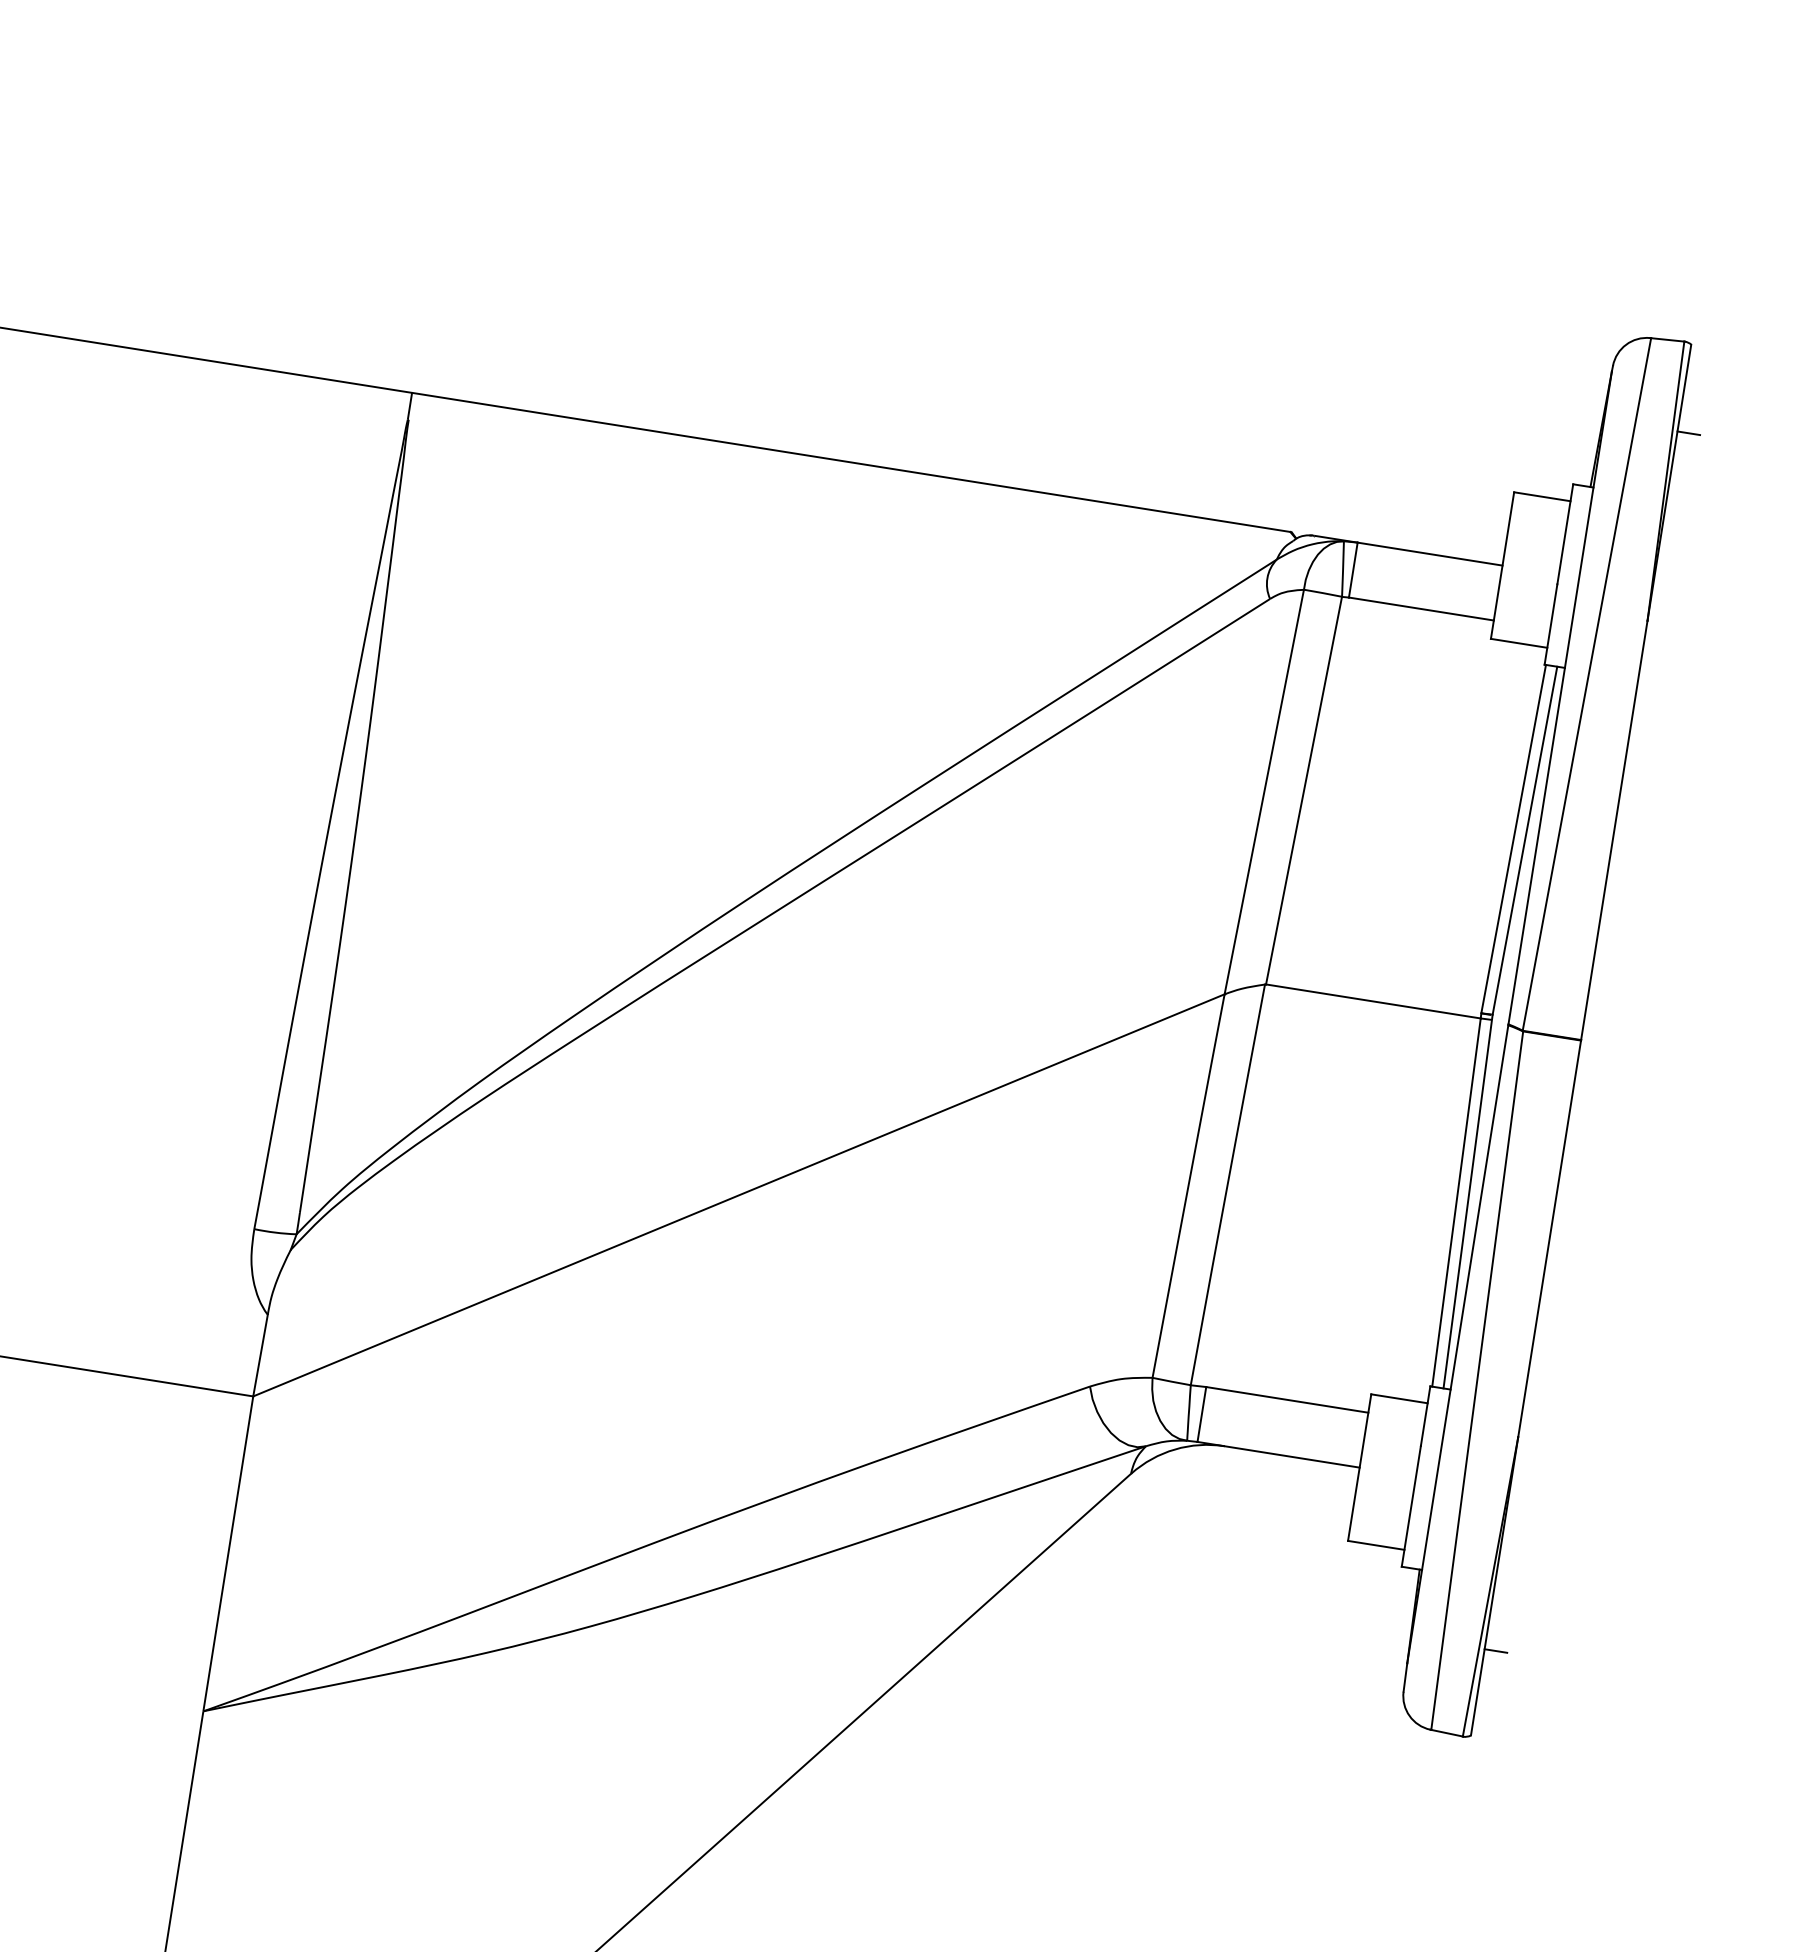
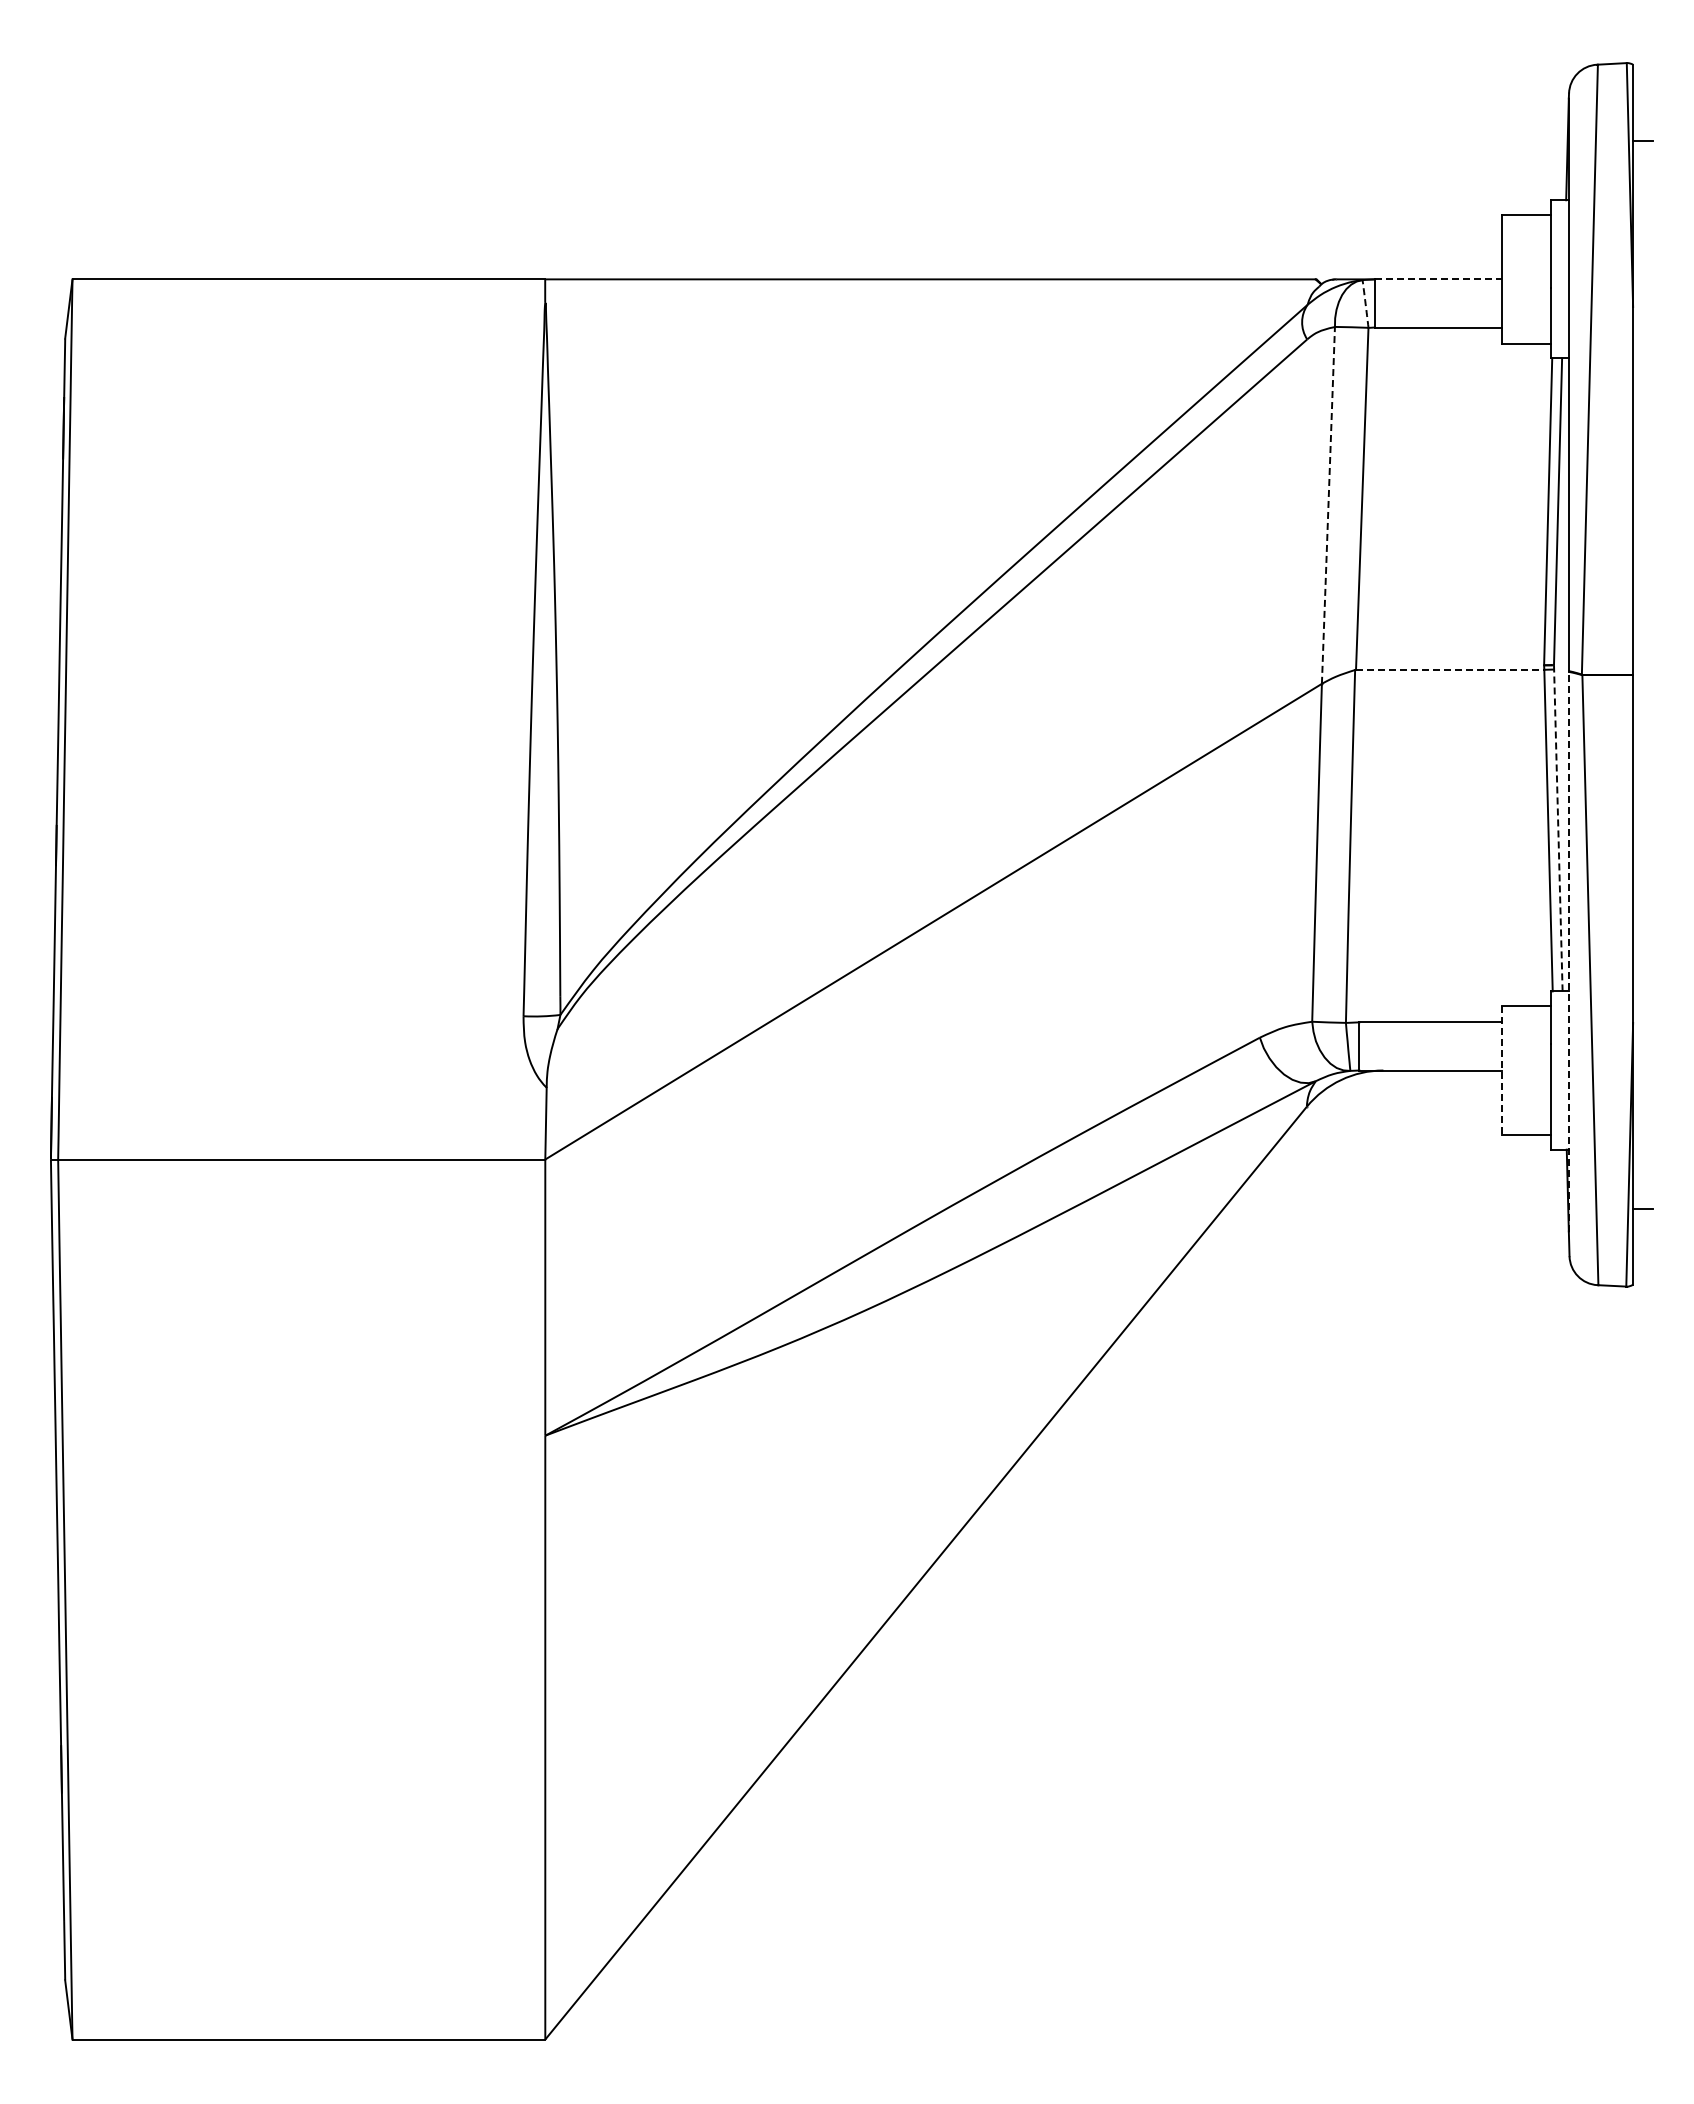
line: (1430, 554) -> (1438, 279), solid -> dashed
arc: (1343, 568) -> (1365, 303), solid -> dashed
line: (1264, 792) -> (1328, 505), solid -> dashed
line: (1373, 1001) -> (1450, 669), solid -> dashed
line: (1468, 1200) -> (1558, 827), solid -> dashed
line: (1457, 1344) -> (1568, 951), solid -> dashed
line: (1359, 1468) -> (1501, 1071), solid -> dashed

